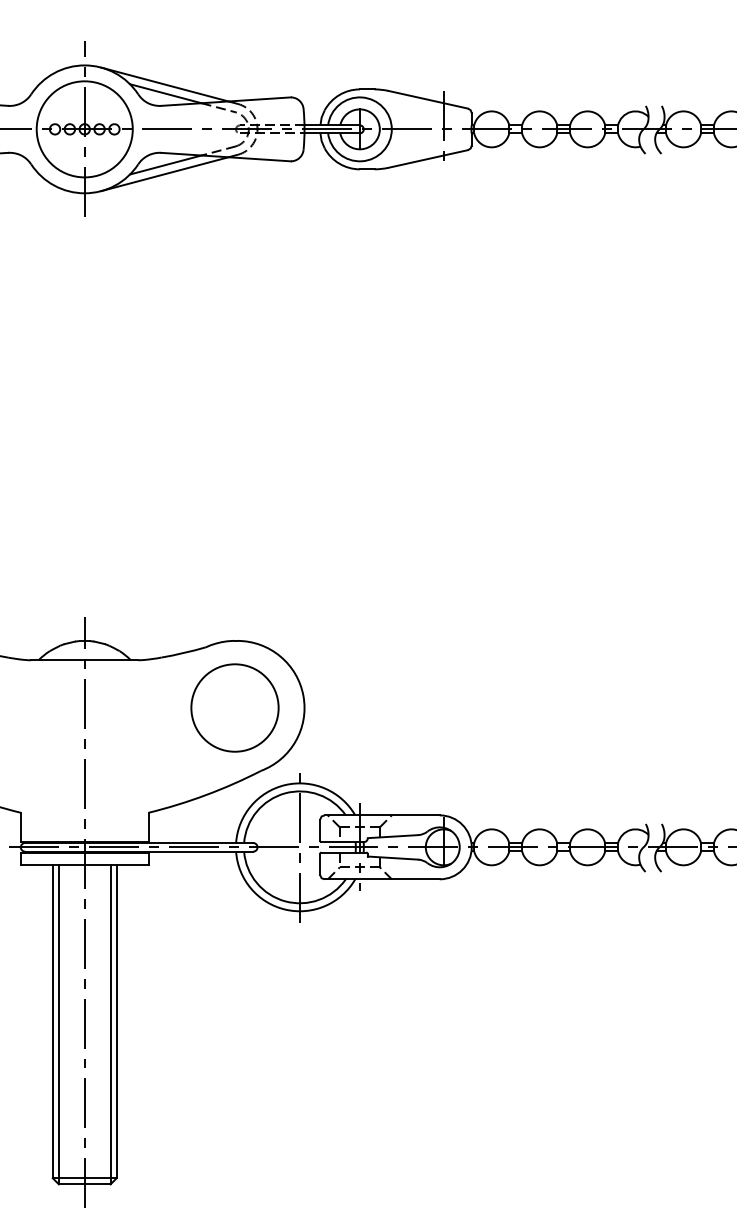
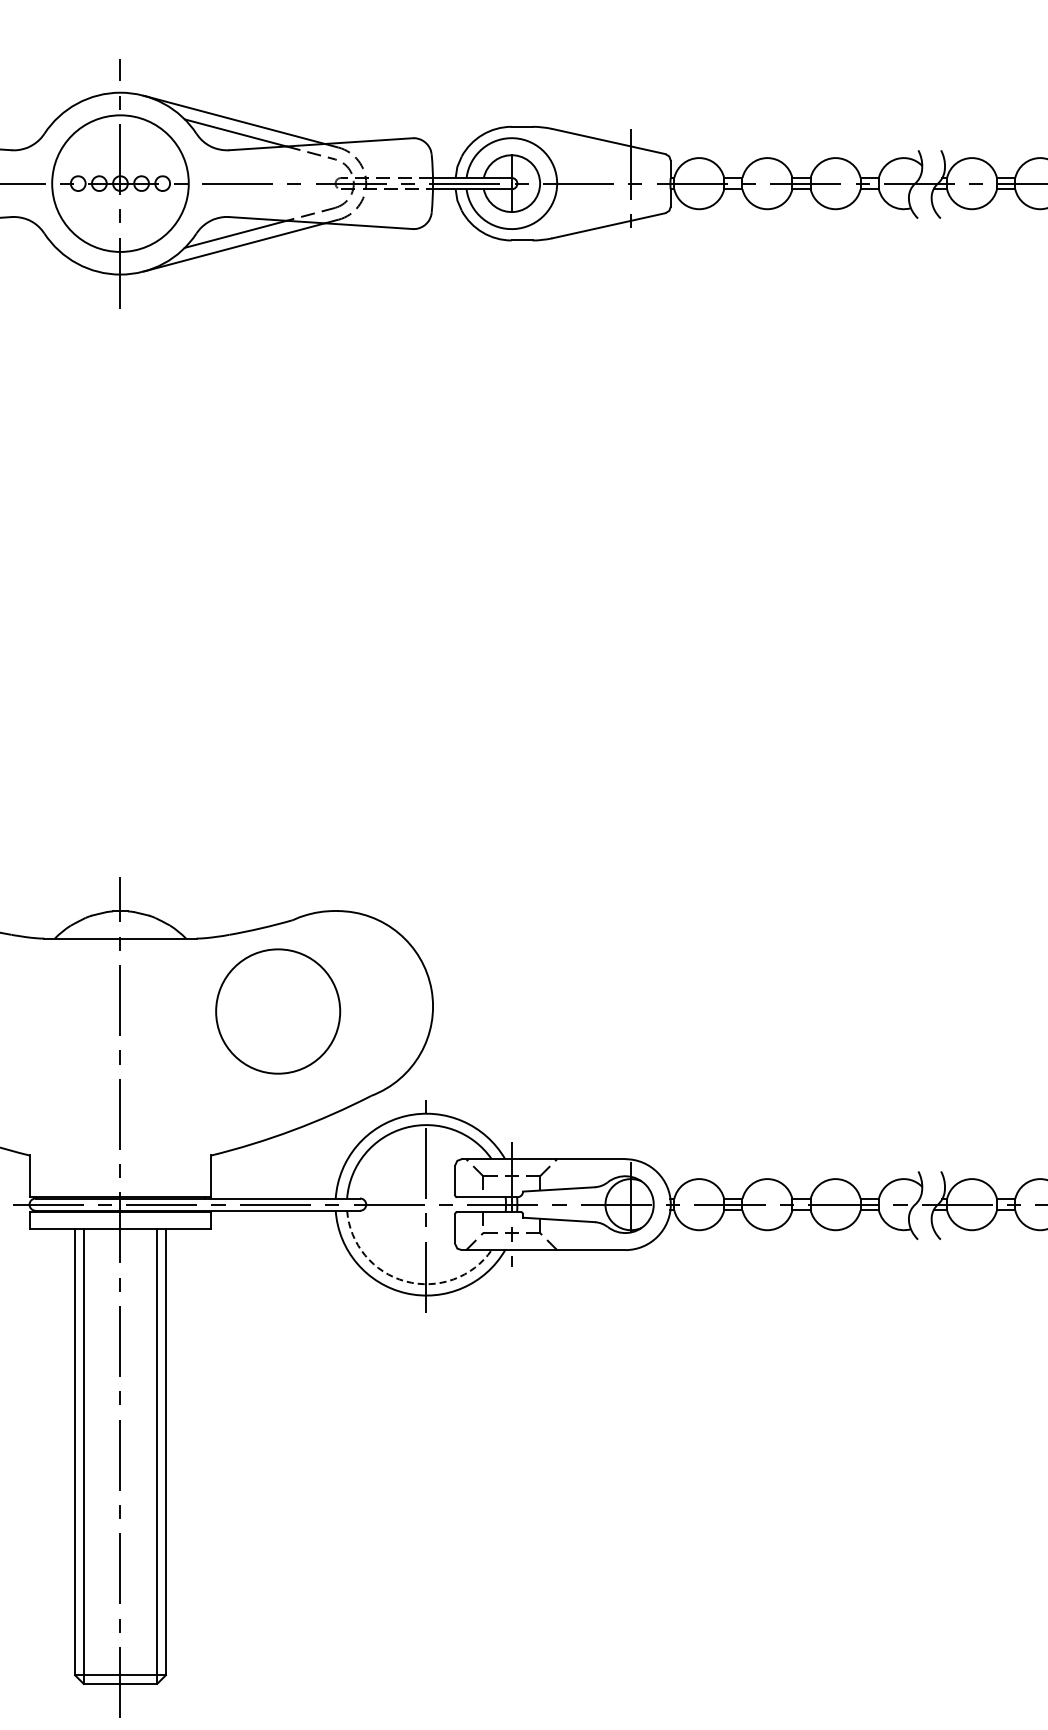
part: (235, 708) -> (278, 1011), moved
arc: (285, 901) -> (405, 1281), solid -> dashed

